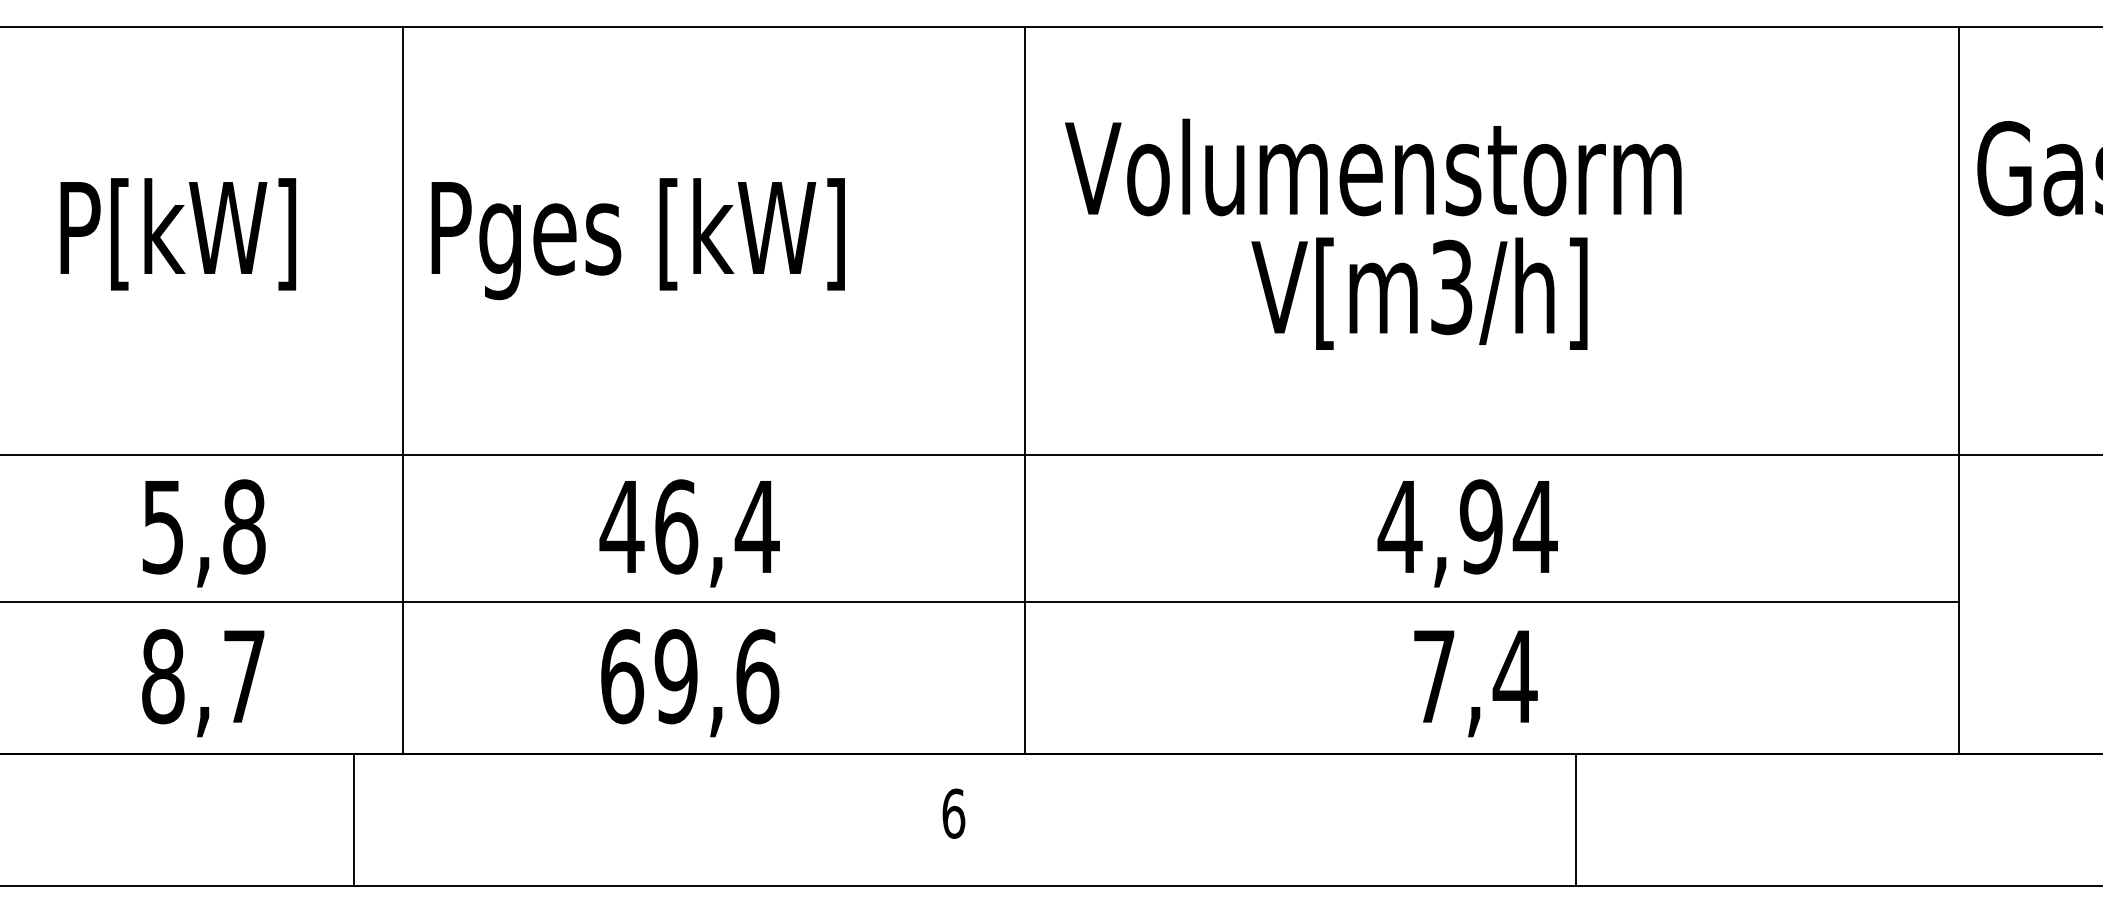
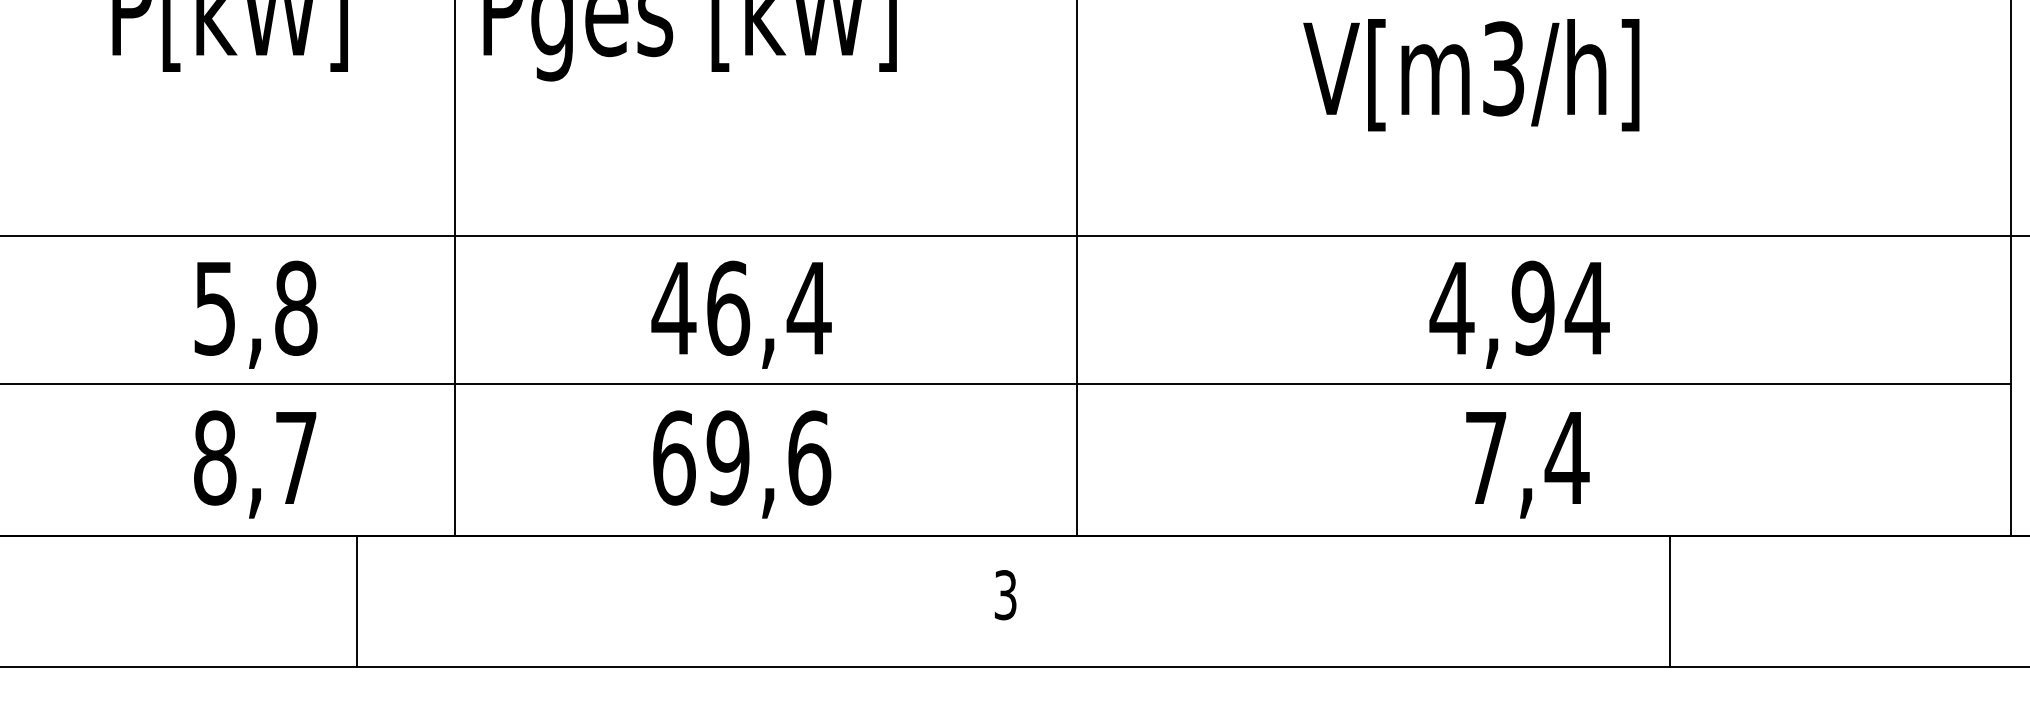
text: (953, 813) -> (1005, 594), 6 -> 3
line: (353, 819) -> (356, 600), moved
line: (1576, 819) -> (1670, 600), moved

